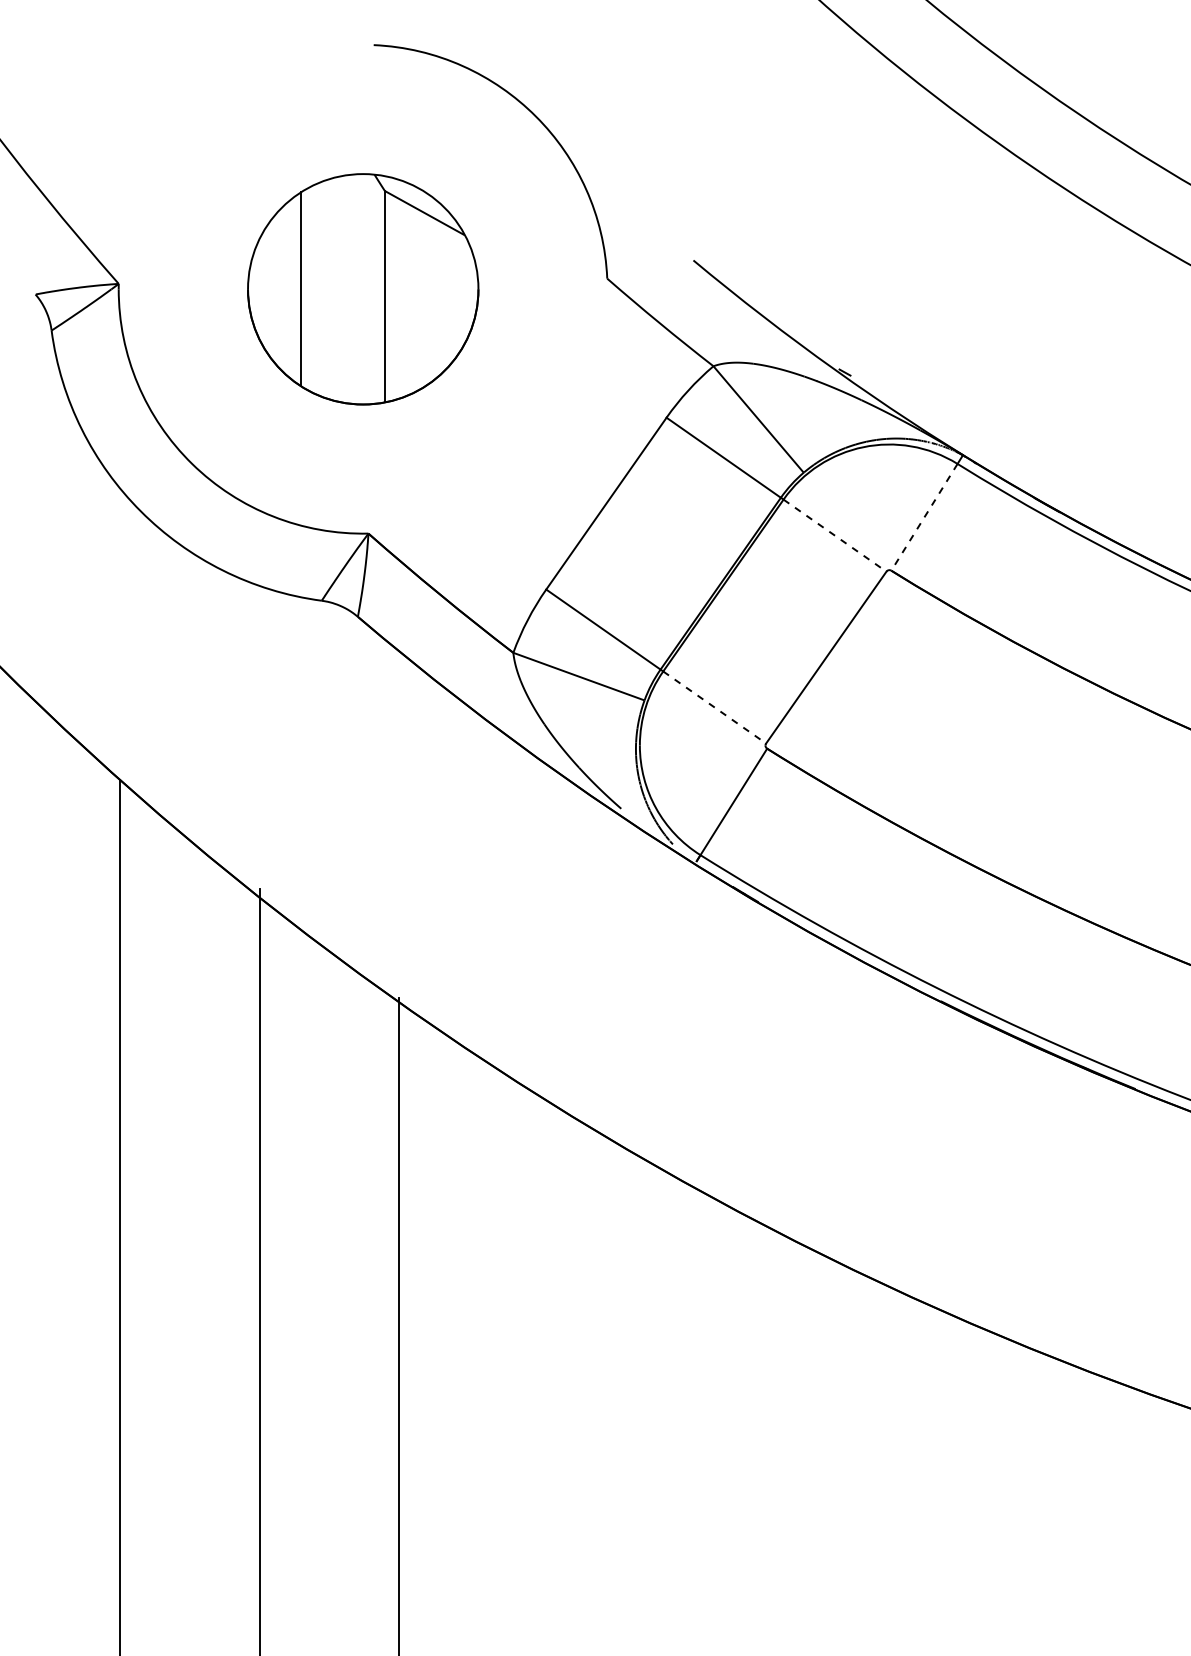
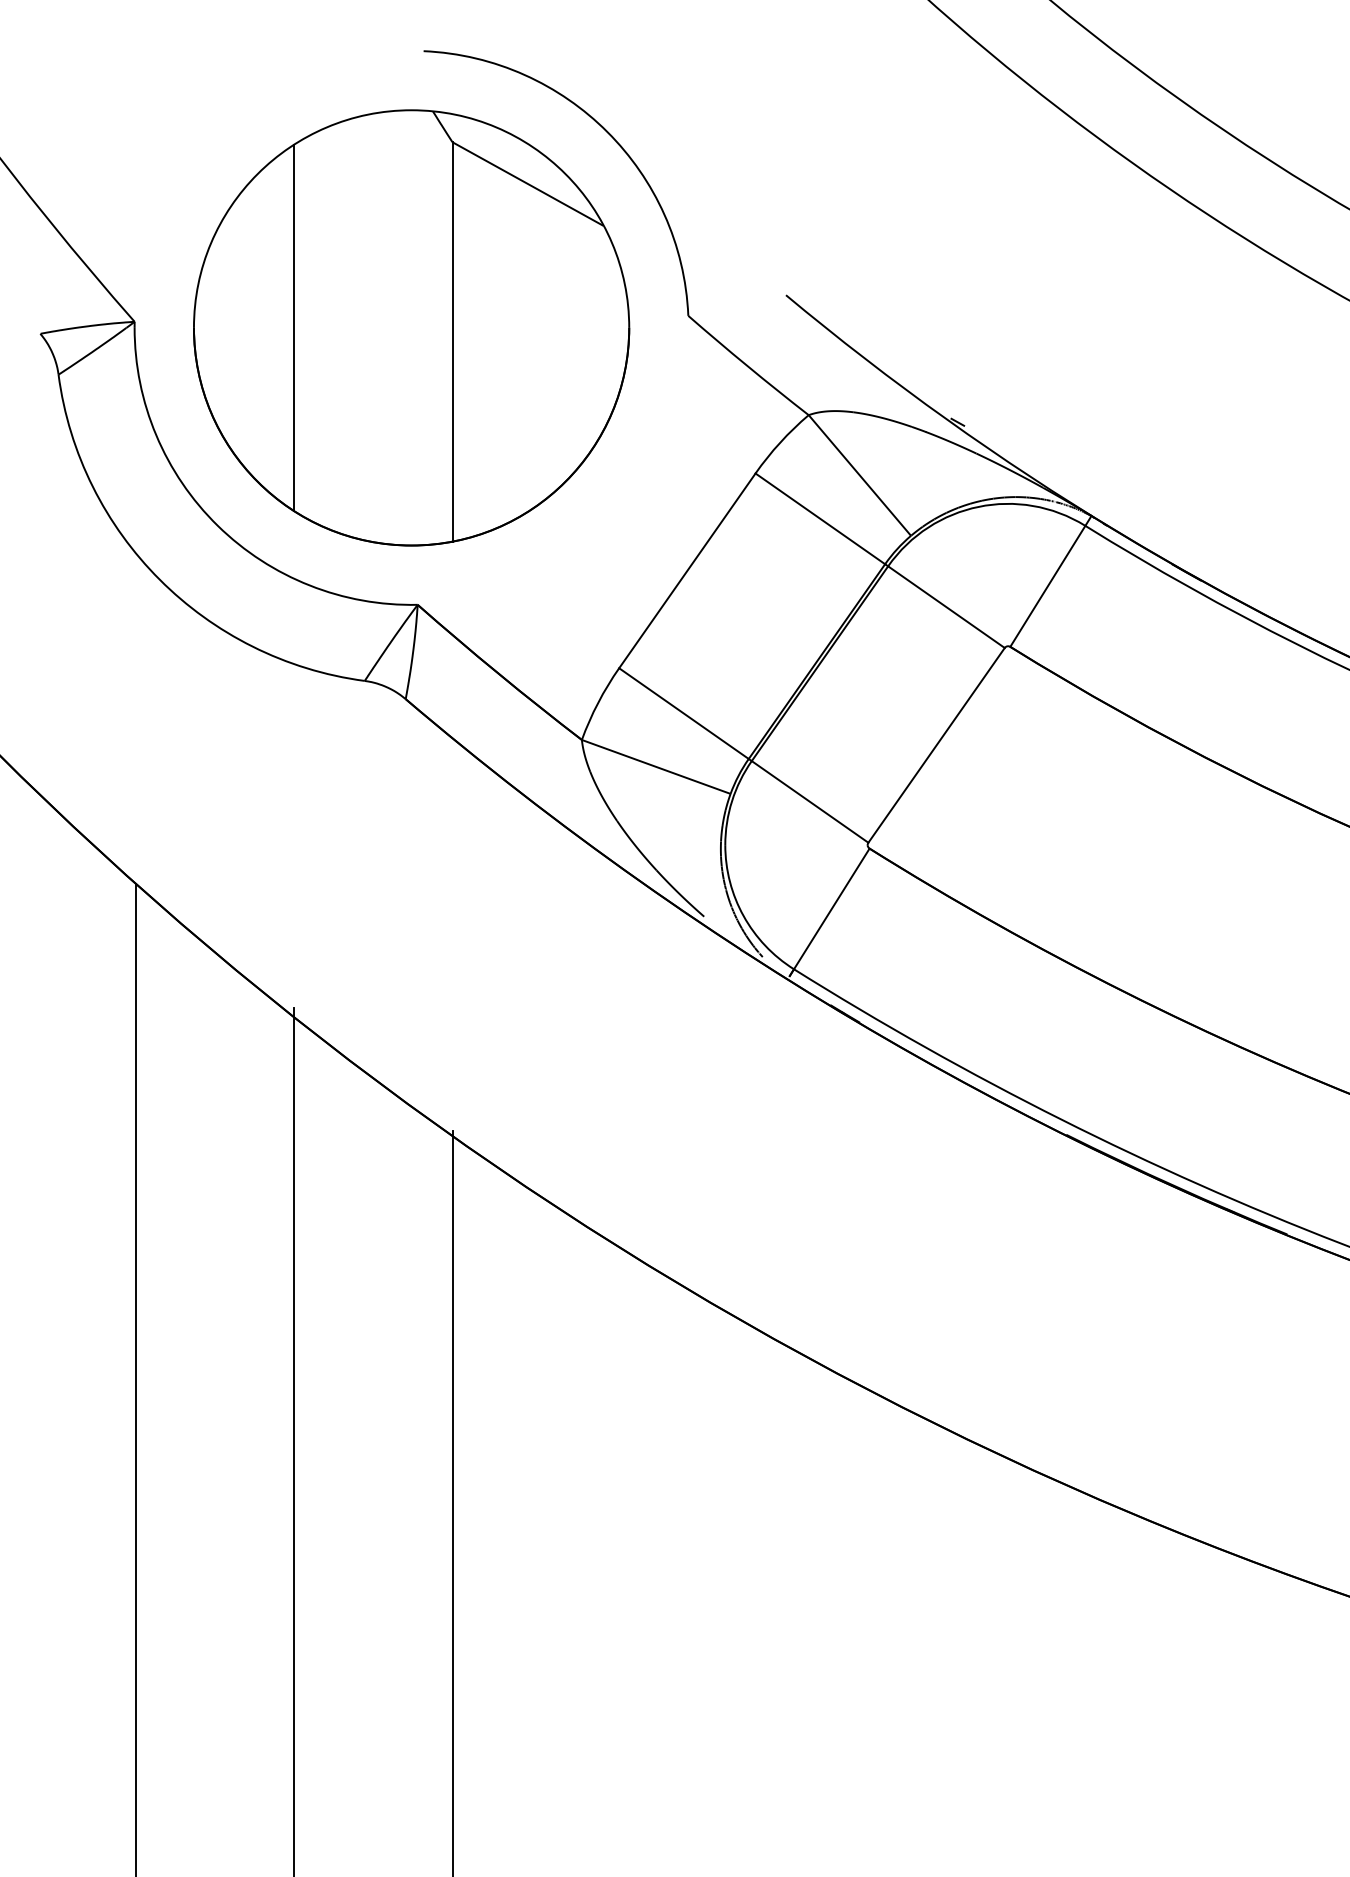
part: (363, 288) -> (411, 327), size x1.67
line: (924, 517) -> (1047, 586), dashed -> solid
line: (835, 535) -> (946, 607), dashed -> solid
line: (715, 708) -> (810, 802), dashed -> solid

